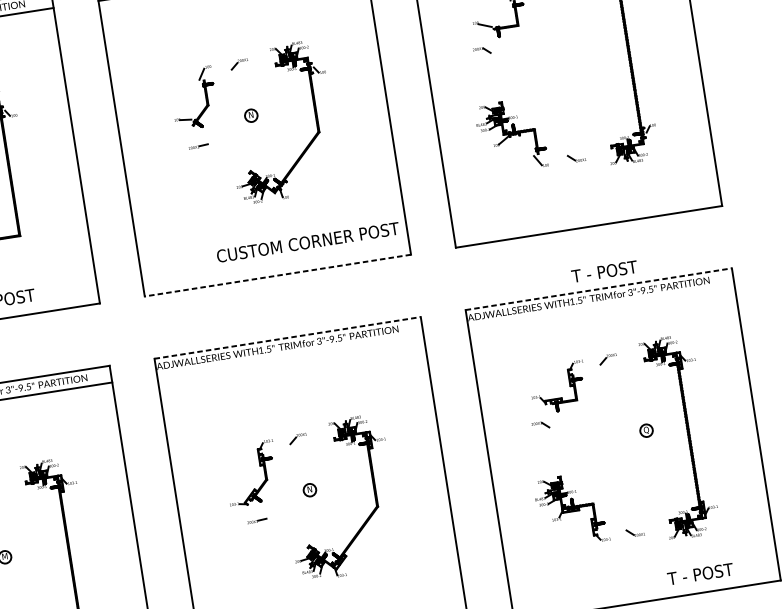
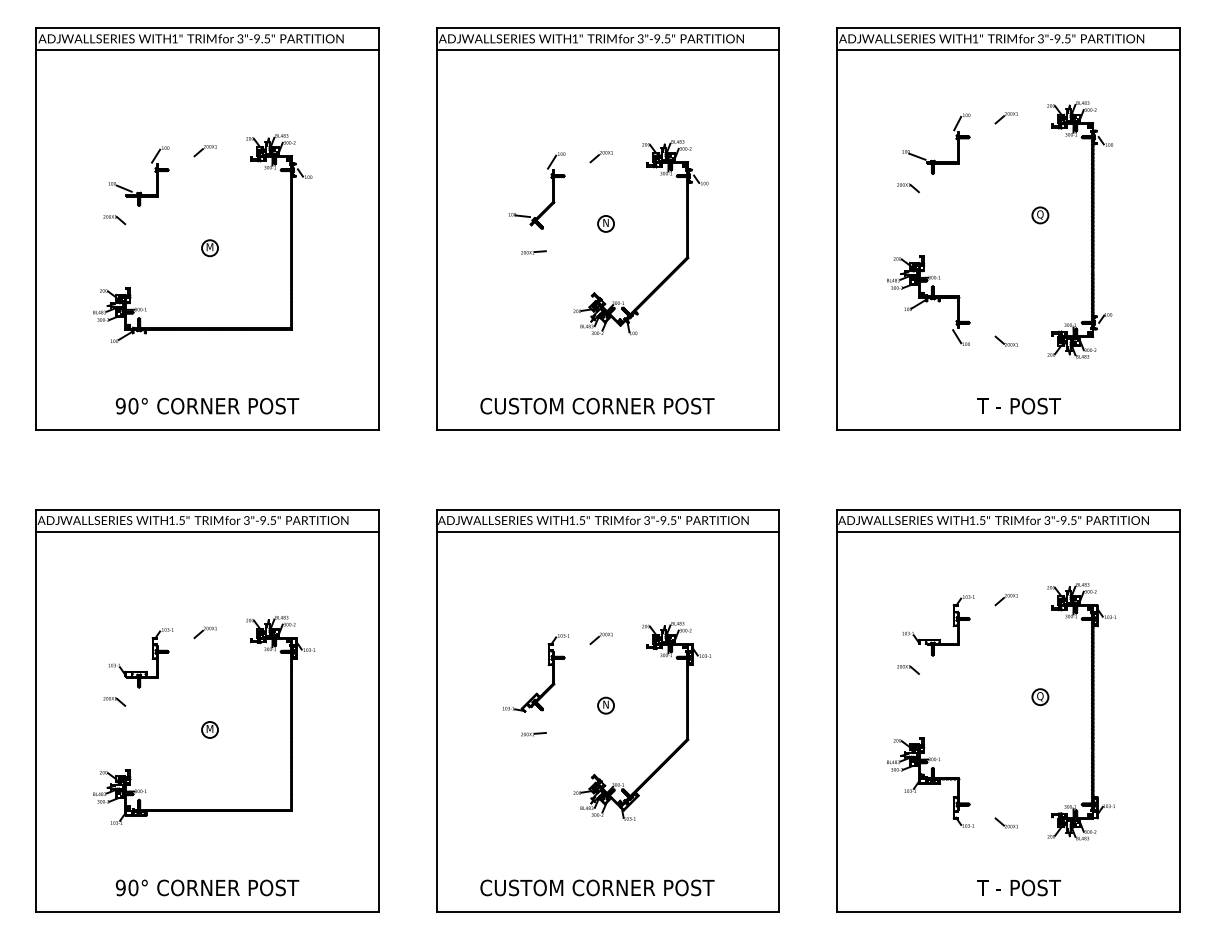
part: (588, 56) -> (1040, 215), added
text: (308, 242) -> (597, 406), moved
text: (605, 271) -> (1019, 406), moved
line: (277, 275) -> (607, 429), dashed -> solid
line: (599, 289) -> (1008, 510), dashed -> solid
line: (600, 305) -> (1007, 531), added
line: (288, 338) -> (608, 510), dashed -> solid
line: (289, 354) -> (607, 531), added
text: (700, 573) -> (1019, 887), moved

